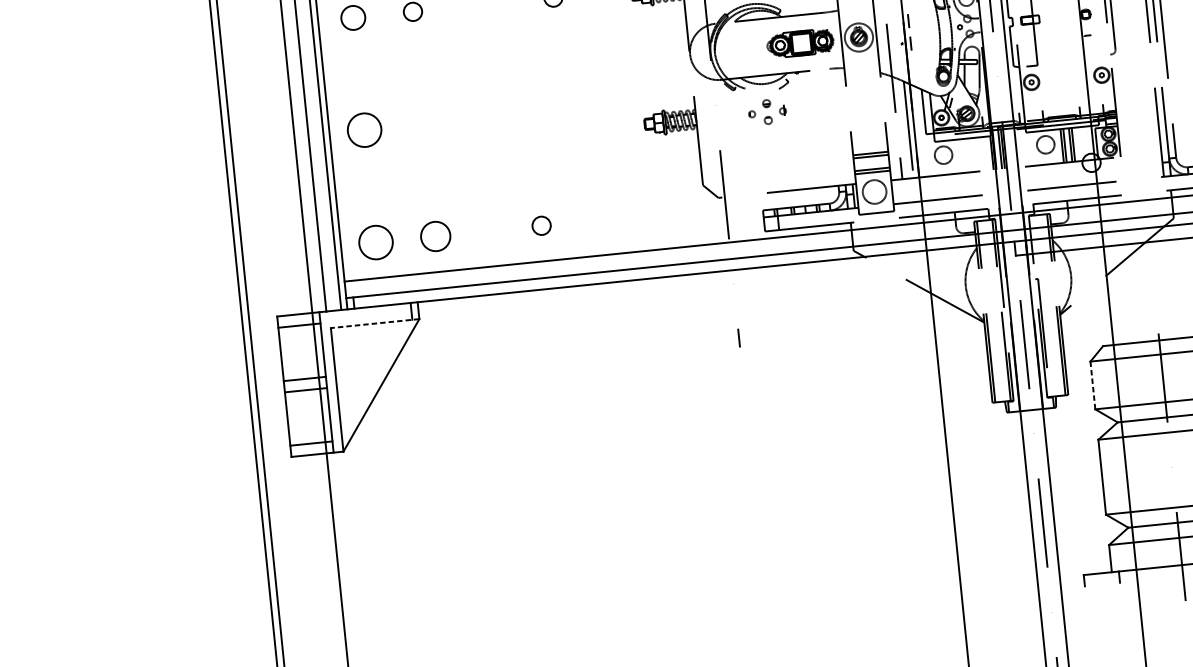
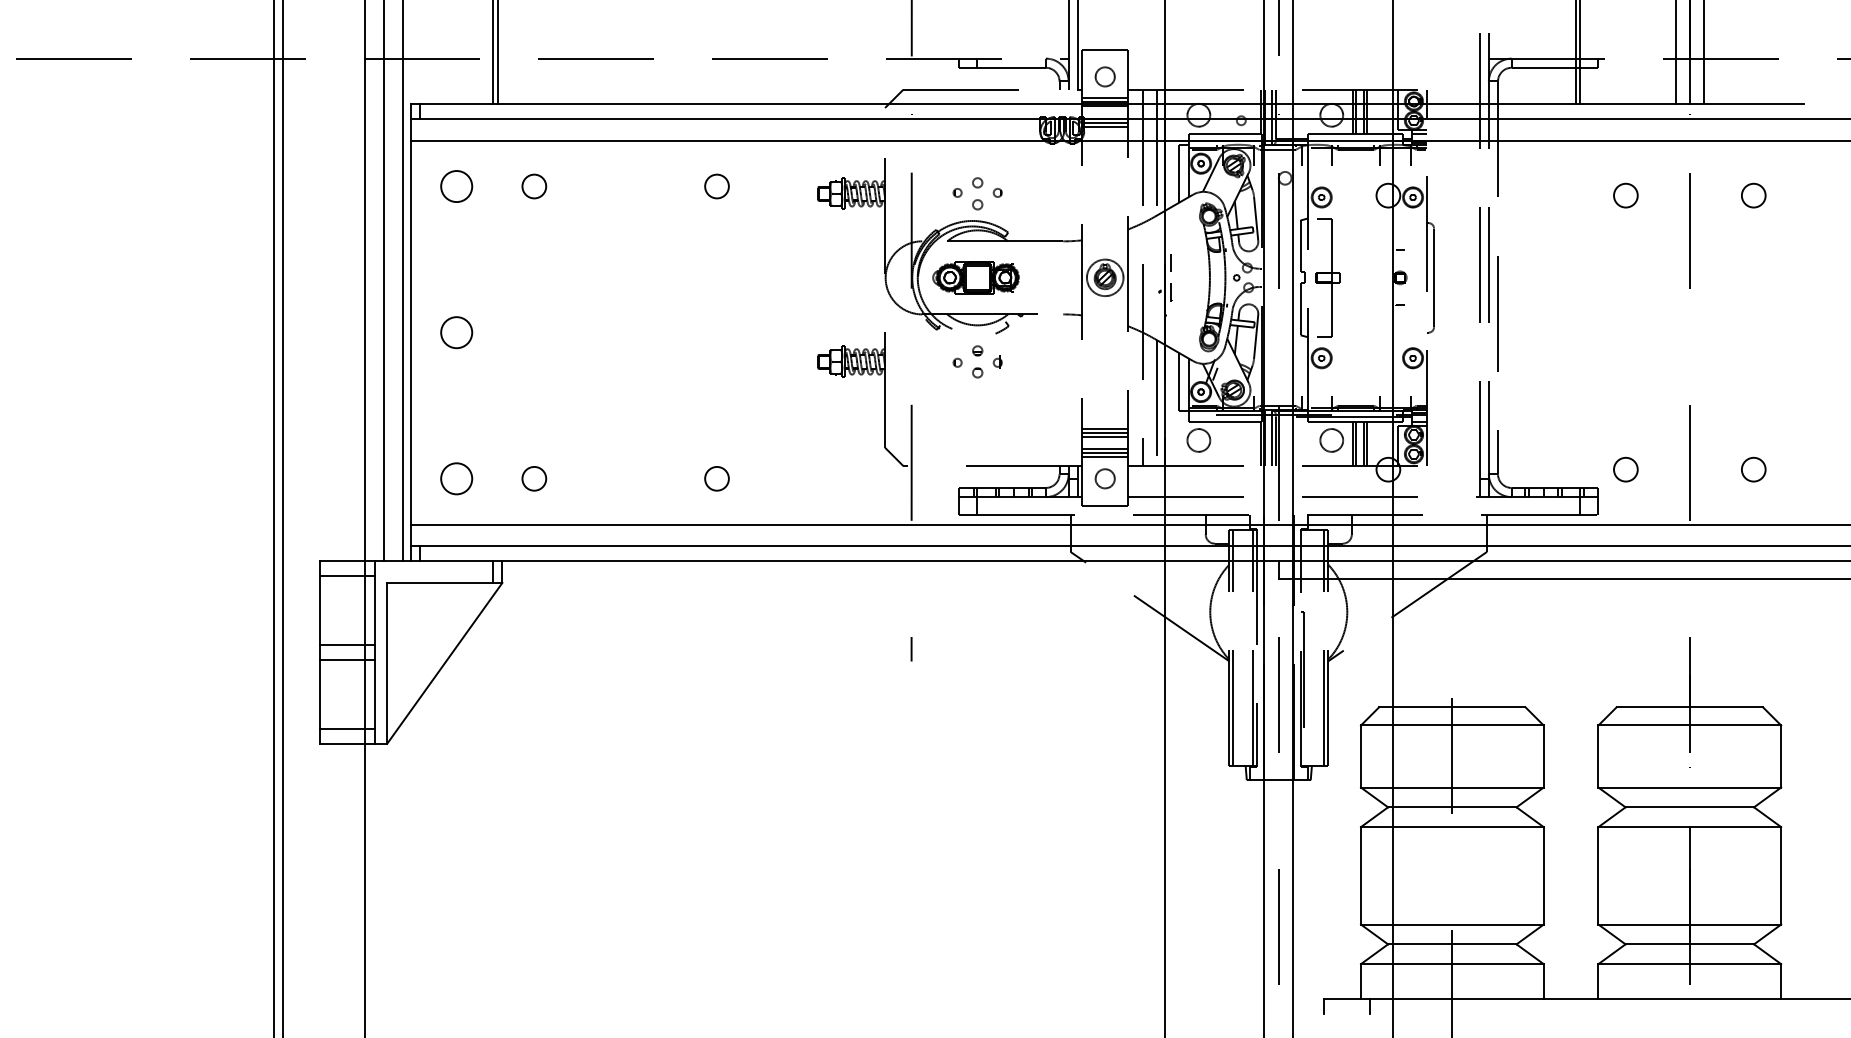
part: (799, 43) -> (975, 277), moved
circle: (364, 130) -> (456, 332), size x0.71
line: (871, 159) -> (1105, 436), added
line: (873, 175) -> (1105, 457), added
circle: (874, 191) -> (1104, 478), size x0.62
circle: (541, 225) -> (716, 478), moved
circle: (435, 236) -> (534, 478), size x0.62
circle: (375, 242) -> (456, 478), size x0.71
line: (374, 323) -> (444, 582), dashed -> solid
line: (1092, 386) -> (1360, 757), dashed -> solid

